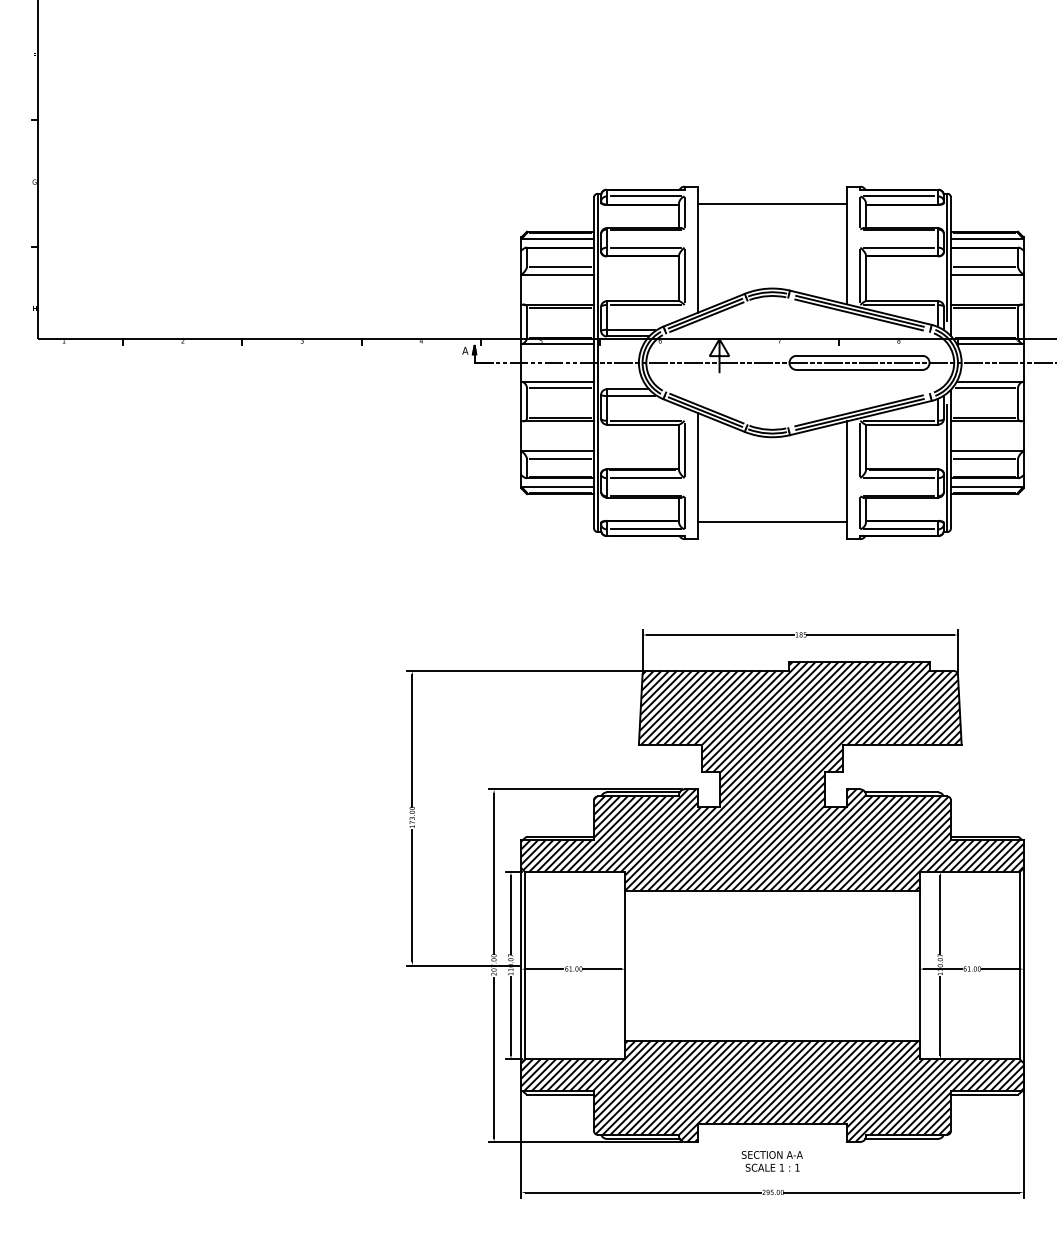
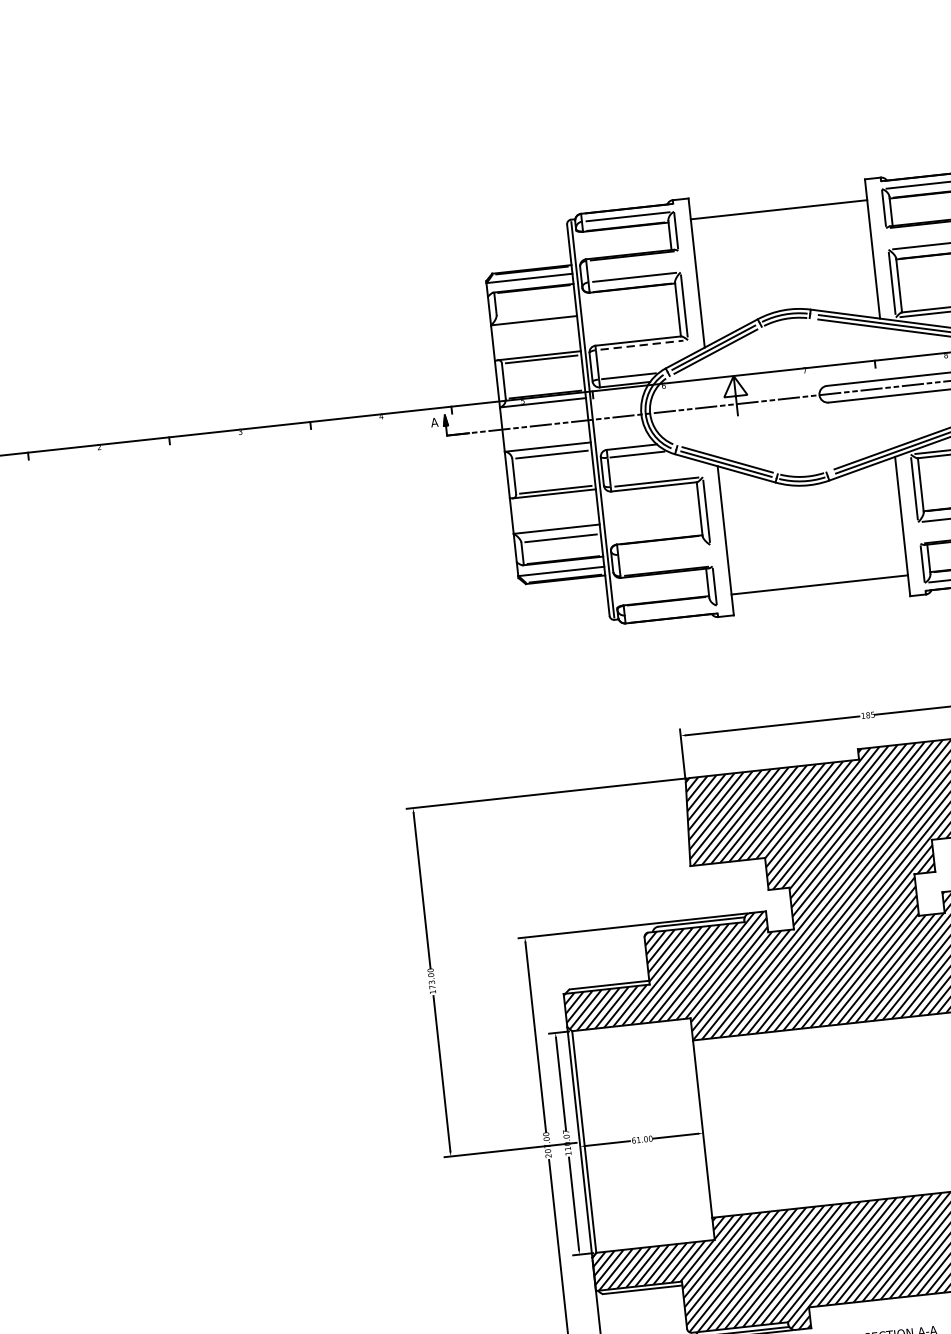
line: (560, 266) -> (536, 310), removed
line: (646, 305) -> (642, 345), solid -> dashed
line: (645, 478) -> (664, 550), removed
line: (645, 529) -> (670, 610), removed

